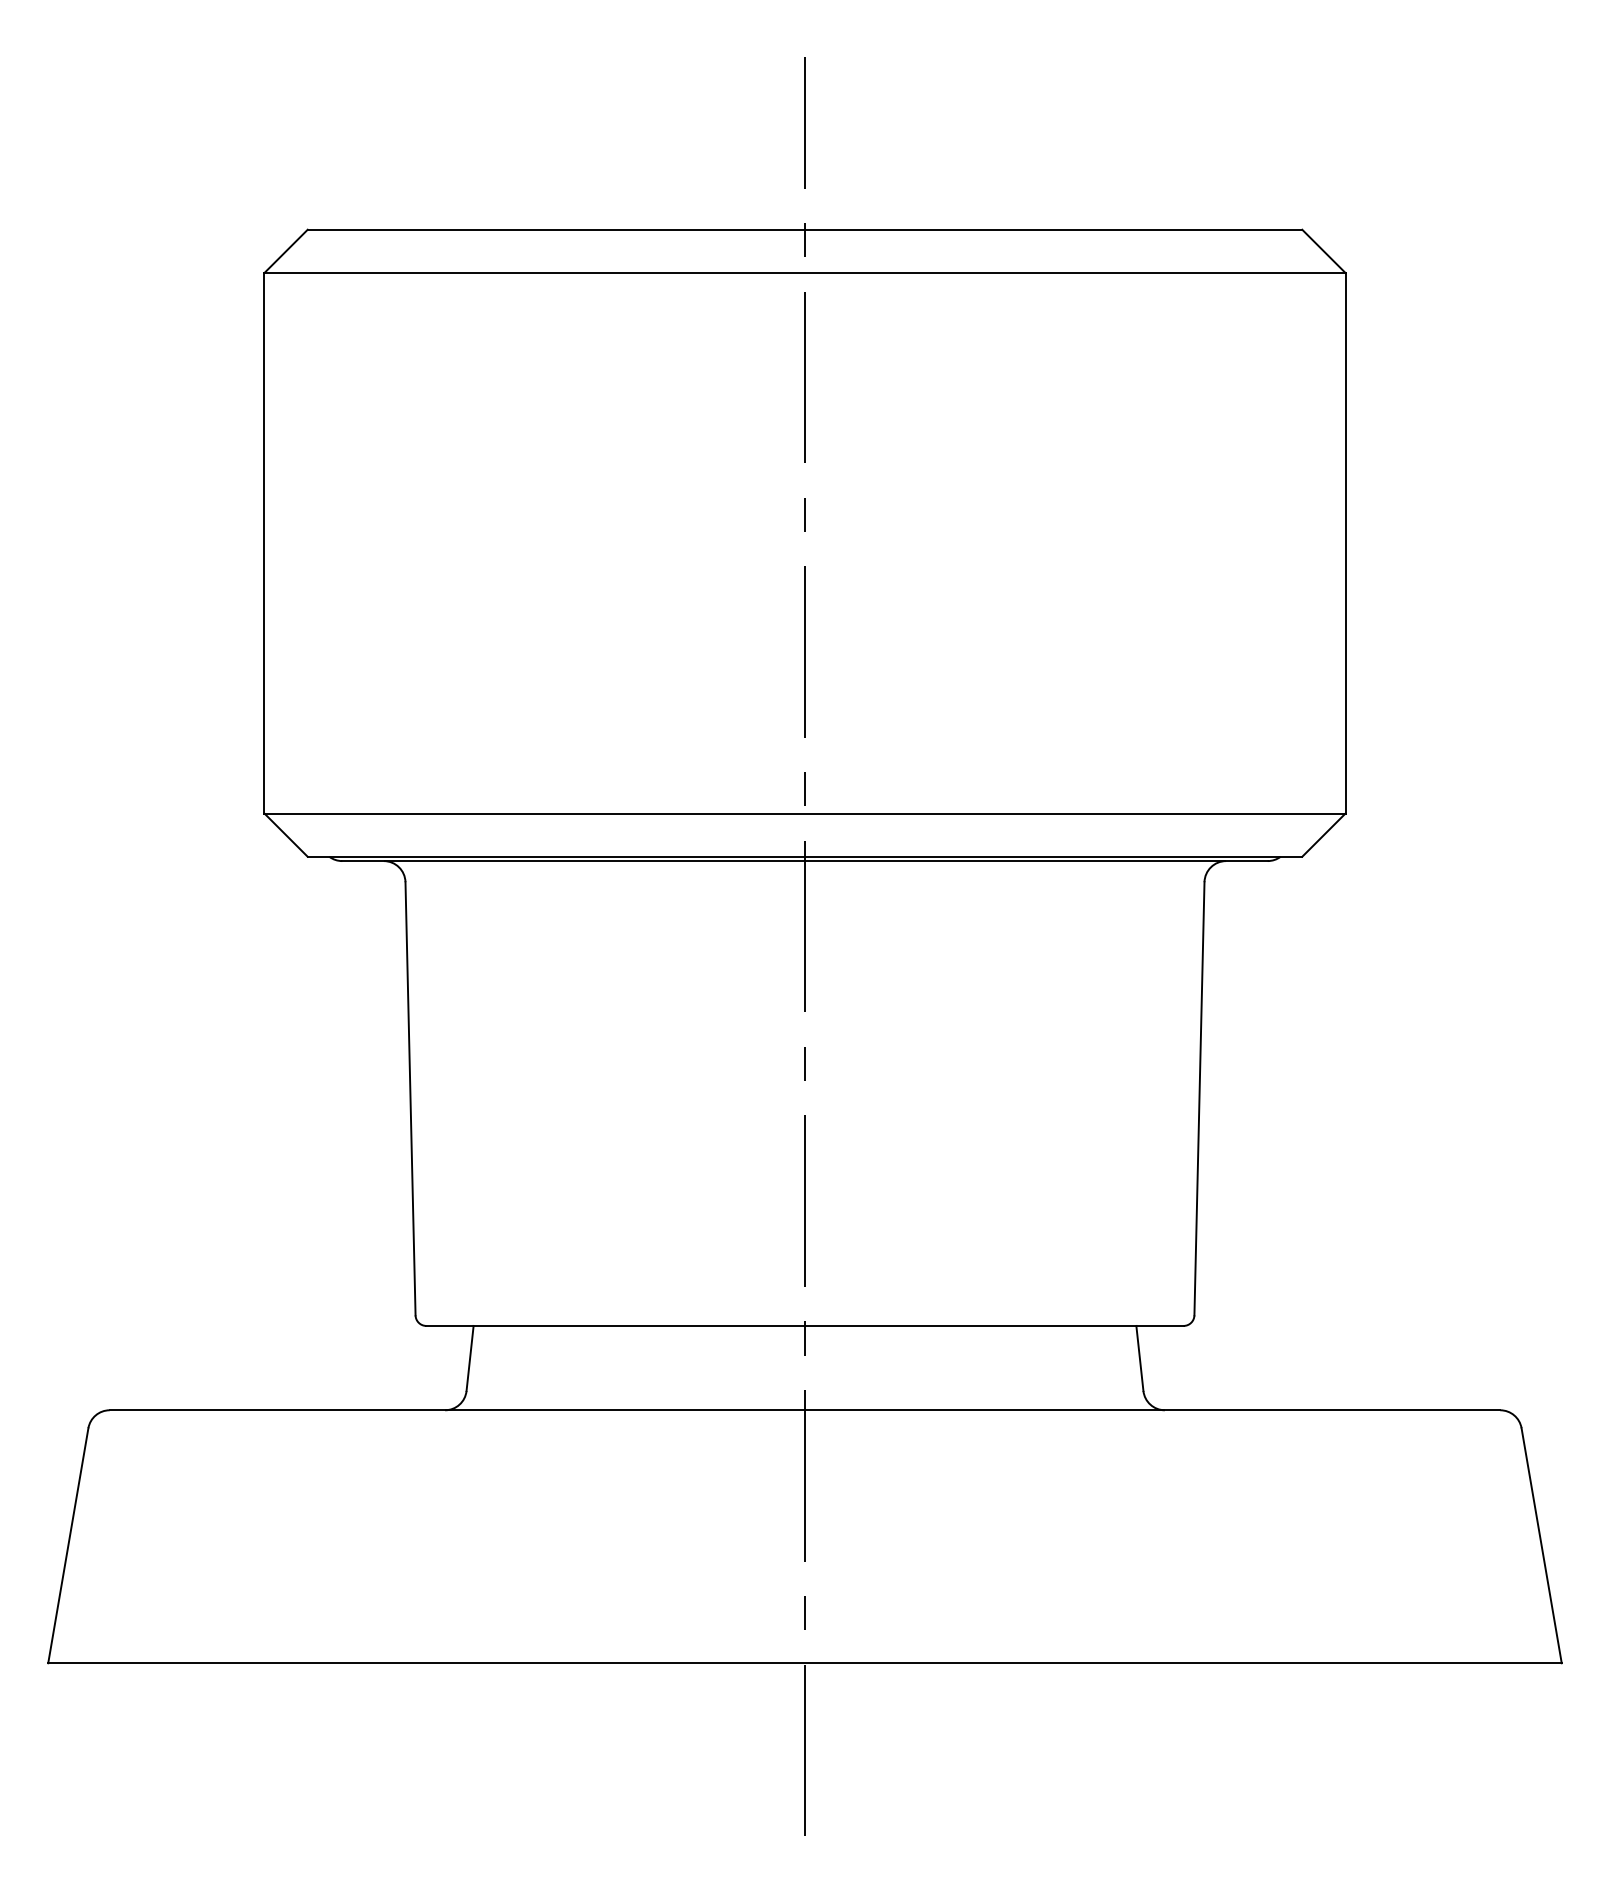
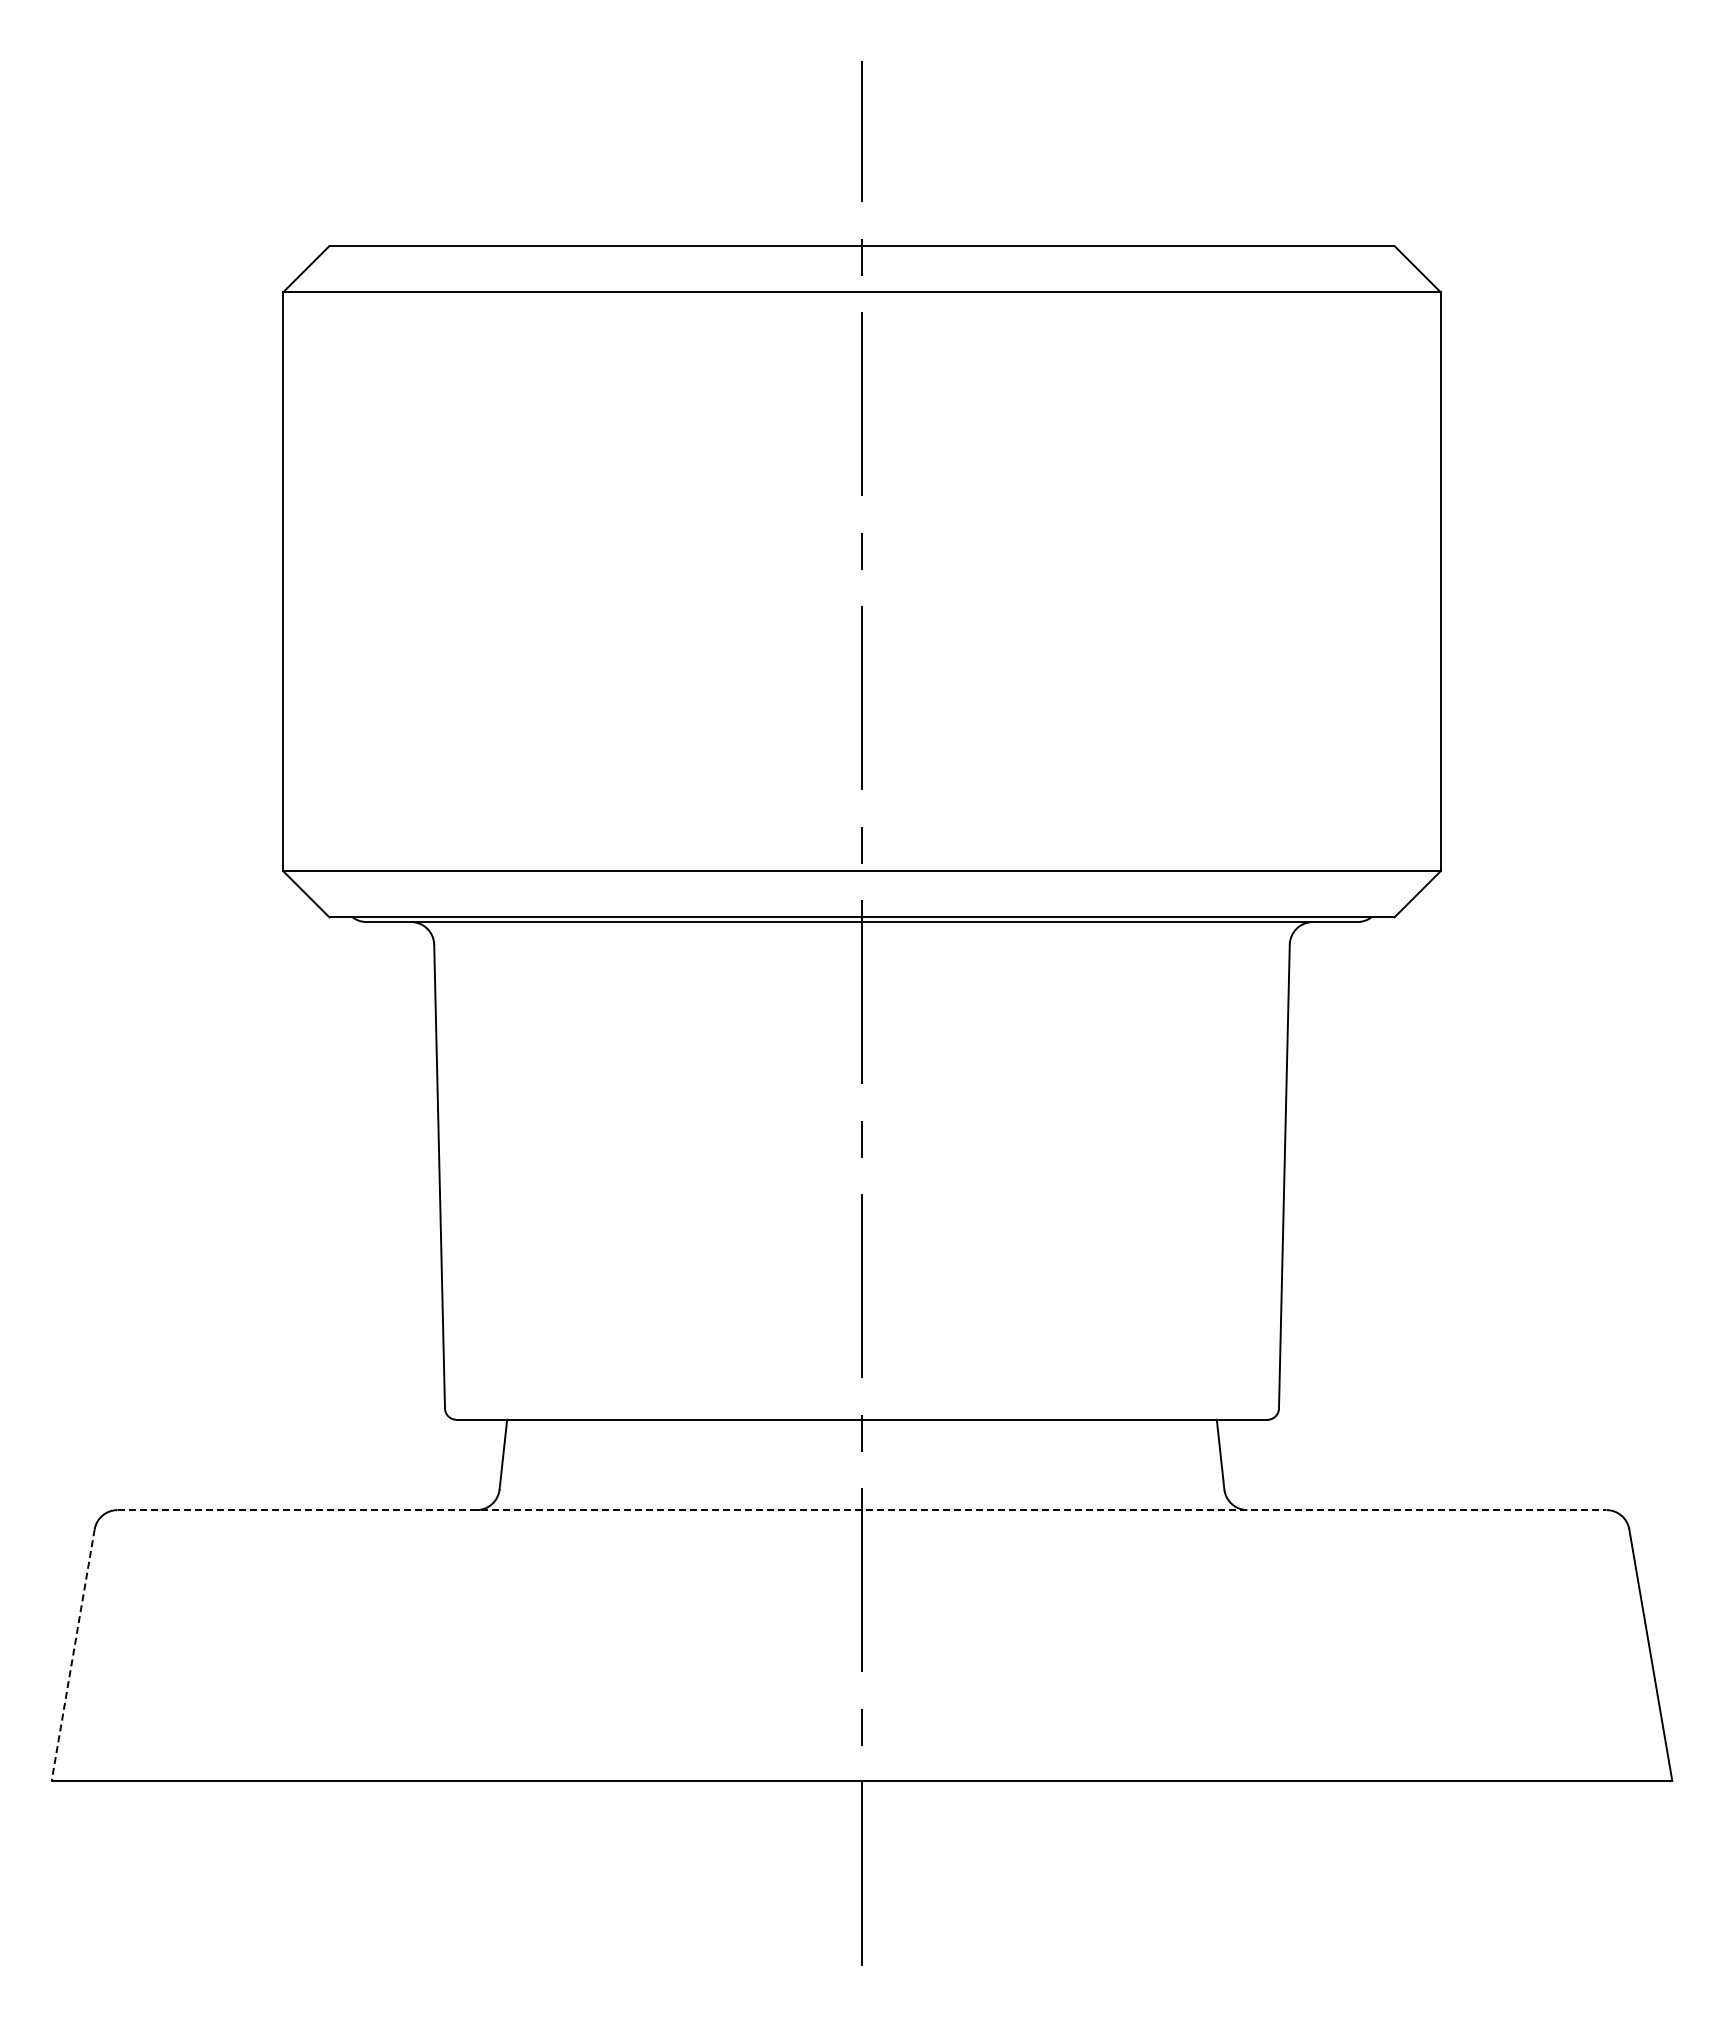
line: (805, 1410) -> (862, 1510), solid -> dashed
line: (68, 1546) -> (73, 1655), solid -> dashed

